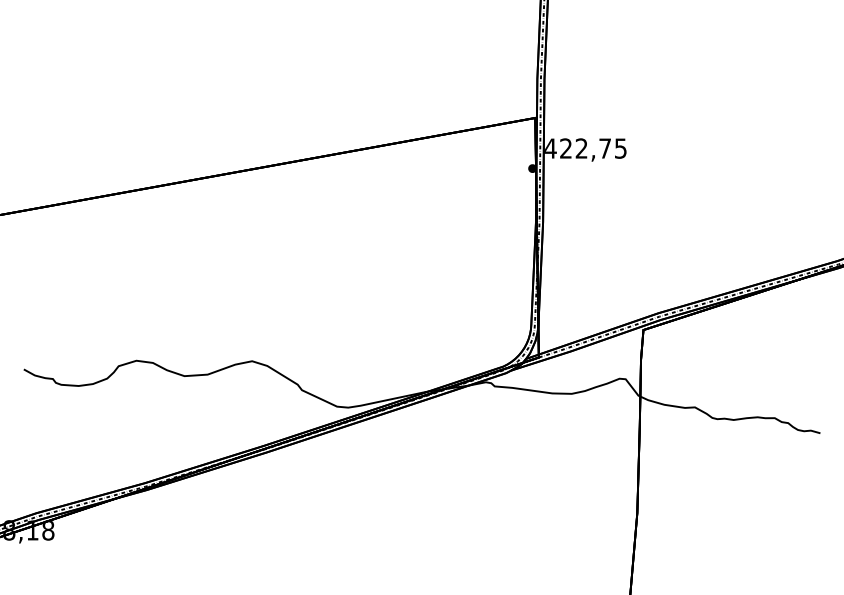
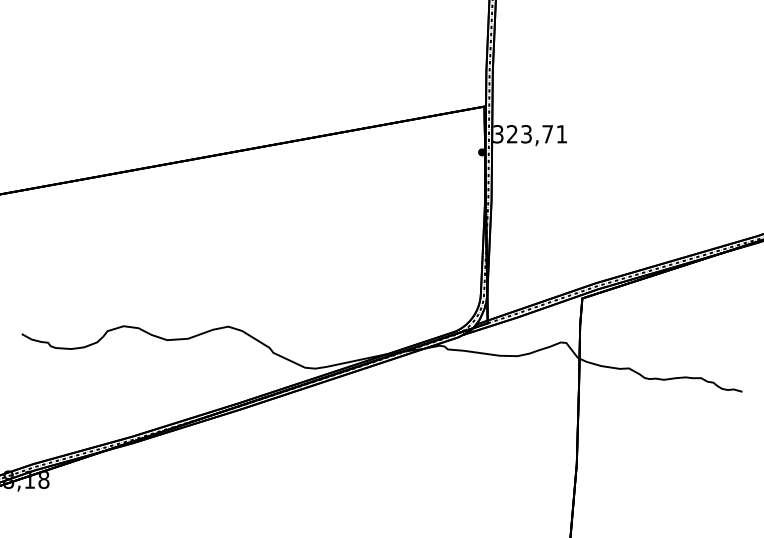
text: (586, 148) -> (530, 134), 422,75 -> 323,71

